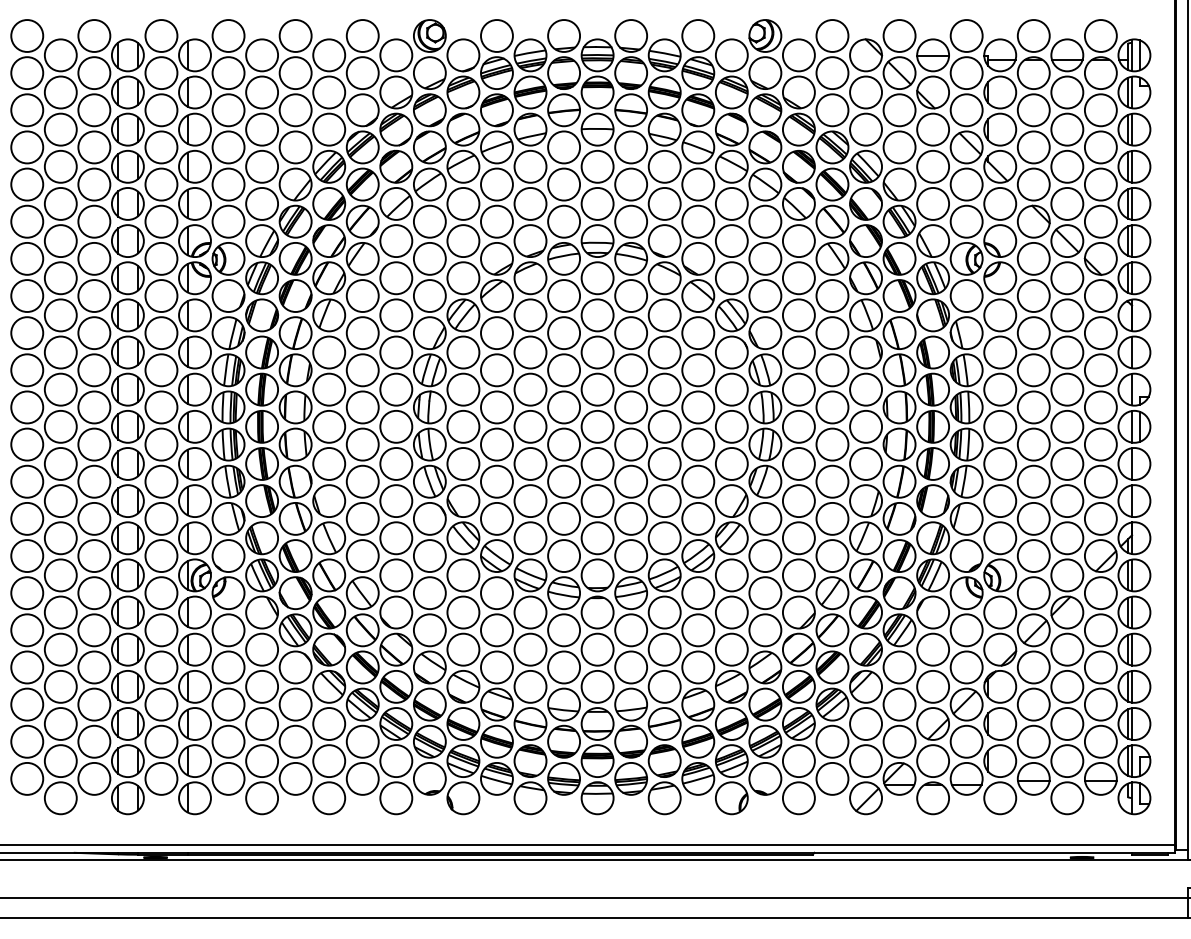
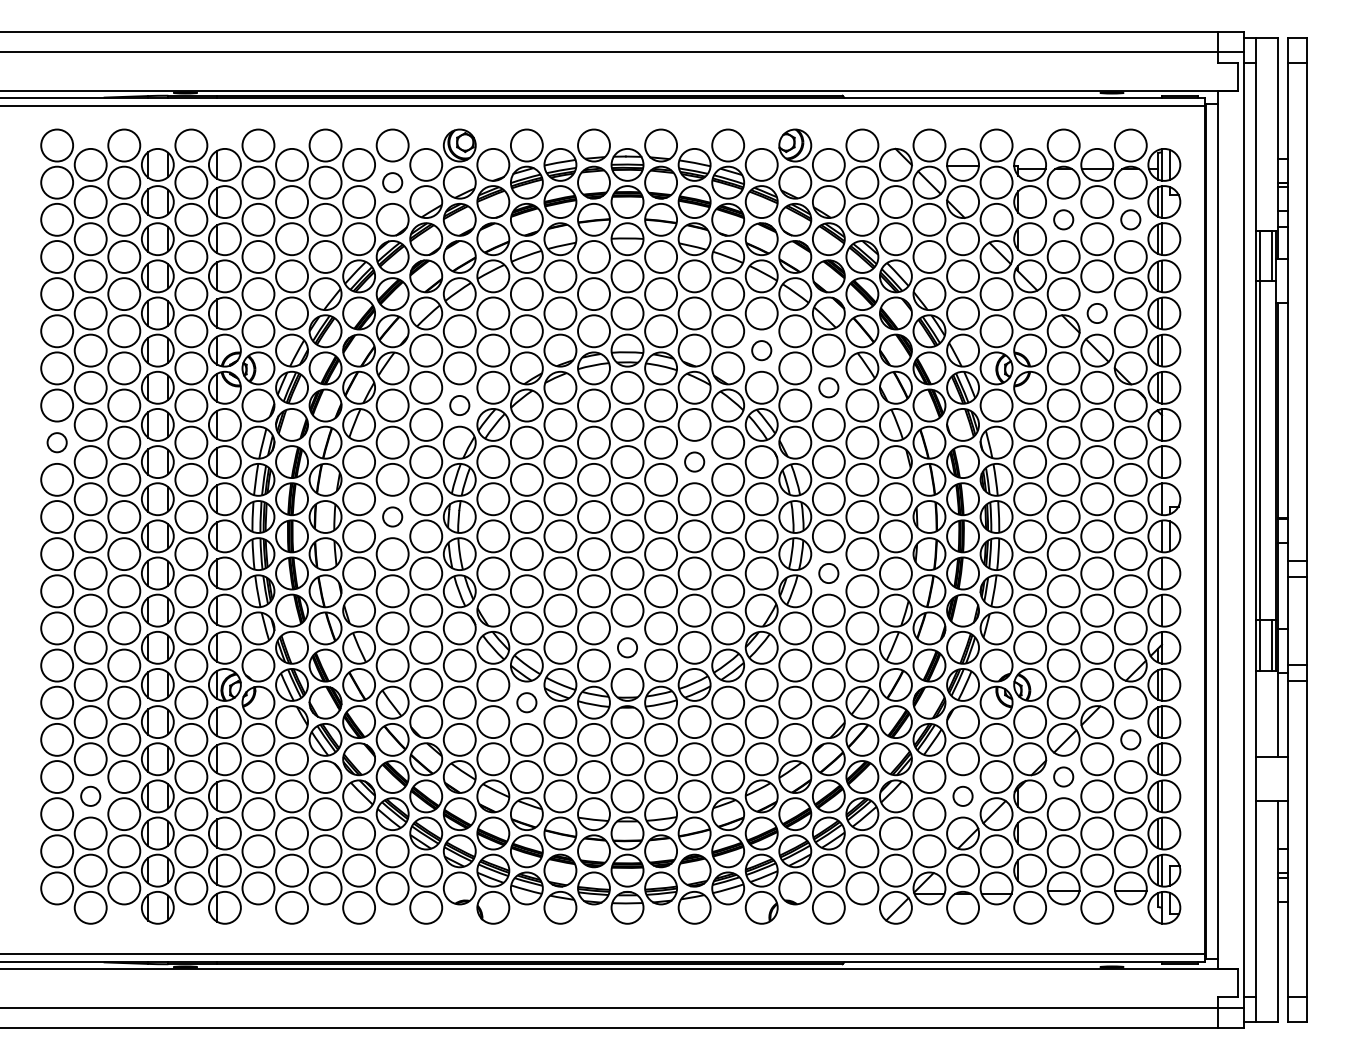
circle: (362, 72) -> (392, 182), size x0.6
circle: (1033, 109) -> (1063, 219), size x0.6
circle: (1100, 109) -> (1130, 219), size x0.6
circle: (1067, 203) -> (1097, 313), size x0.6
circle: (731, 240) -> (761, 350), size x0.6
circle: (798, 277) -> (828, 387), size x0.6
circle: (429, 295) -> (459, 405), size x0.6
circle: (27, 332) -> (57, 442), size x0.6
circle: (664, 352) -> (694, 462), size x0.6
circle: (362, 406) -> (392, 516), size x0.6
circle: (798, 463) -> (828, 573), size x0.6
circle: (597, 537) -> (627, 647), size x0.6
circle: (496, 592) -> (526, 702), size x0.6
circle: (1100, 629) -> (1130, 739), size x0.6
circle: (1033, 666) -> (1063, 776), size x0.6
circle: (60, 686) -> (90, 796), size x0.6
circle: (933, 686) -> (963, 796), size x0.6

